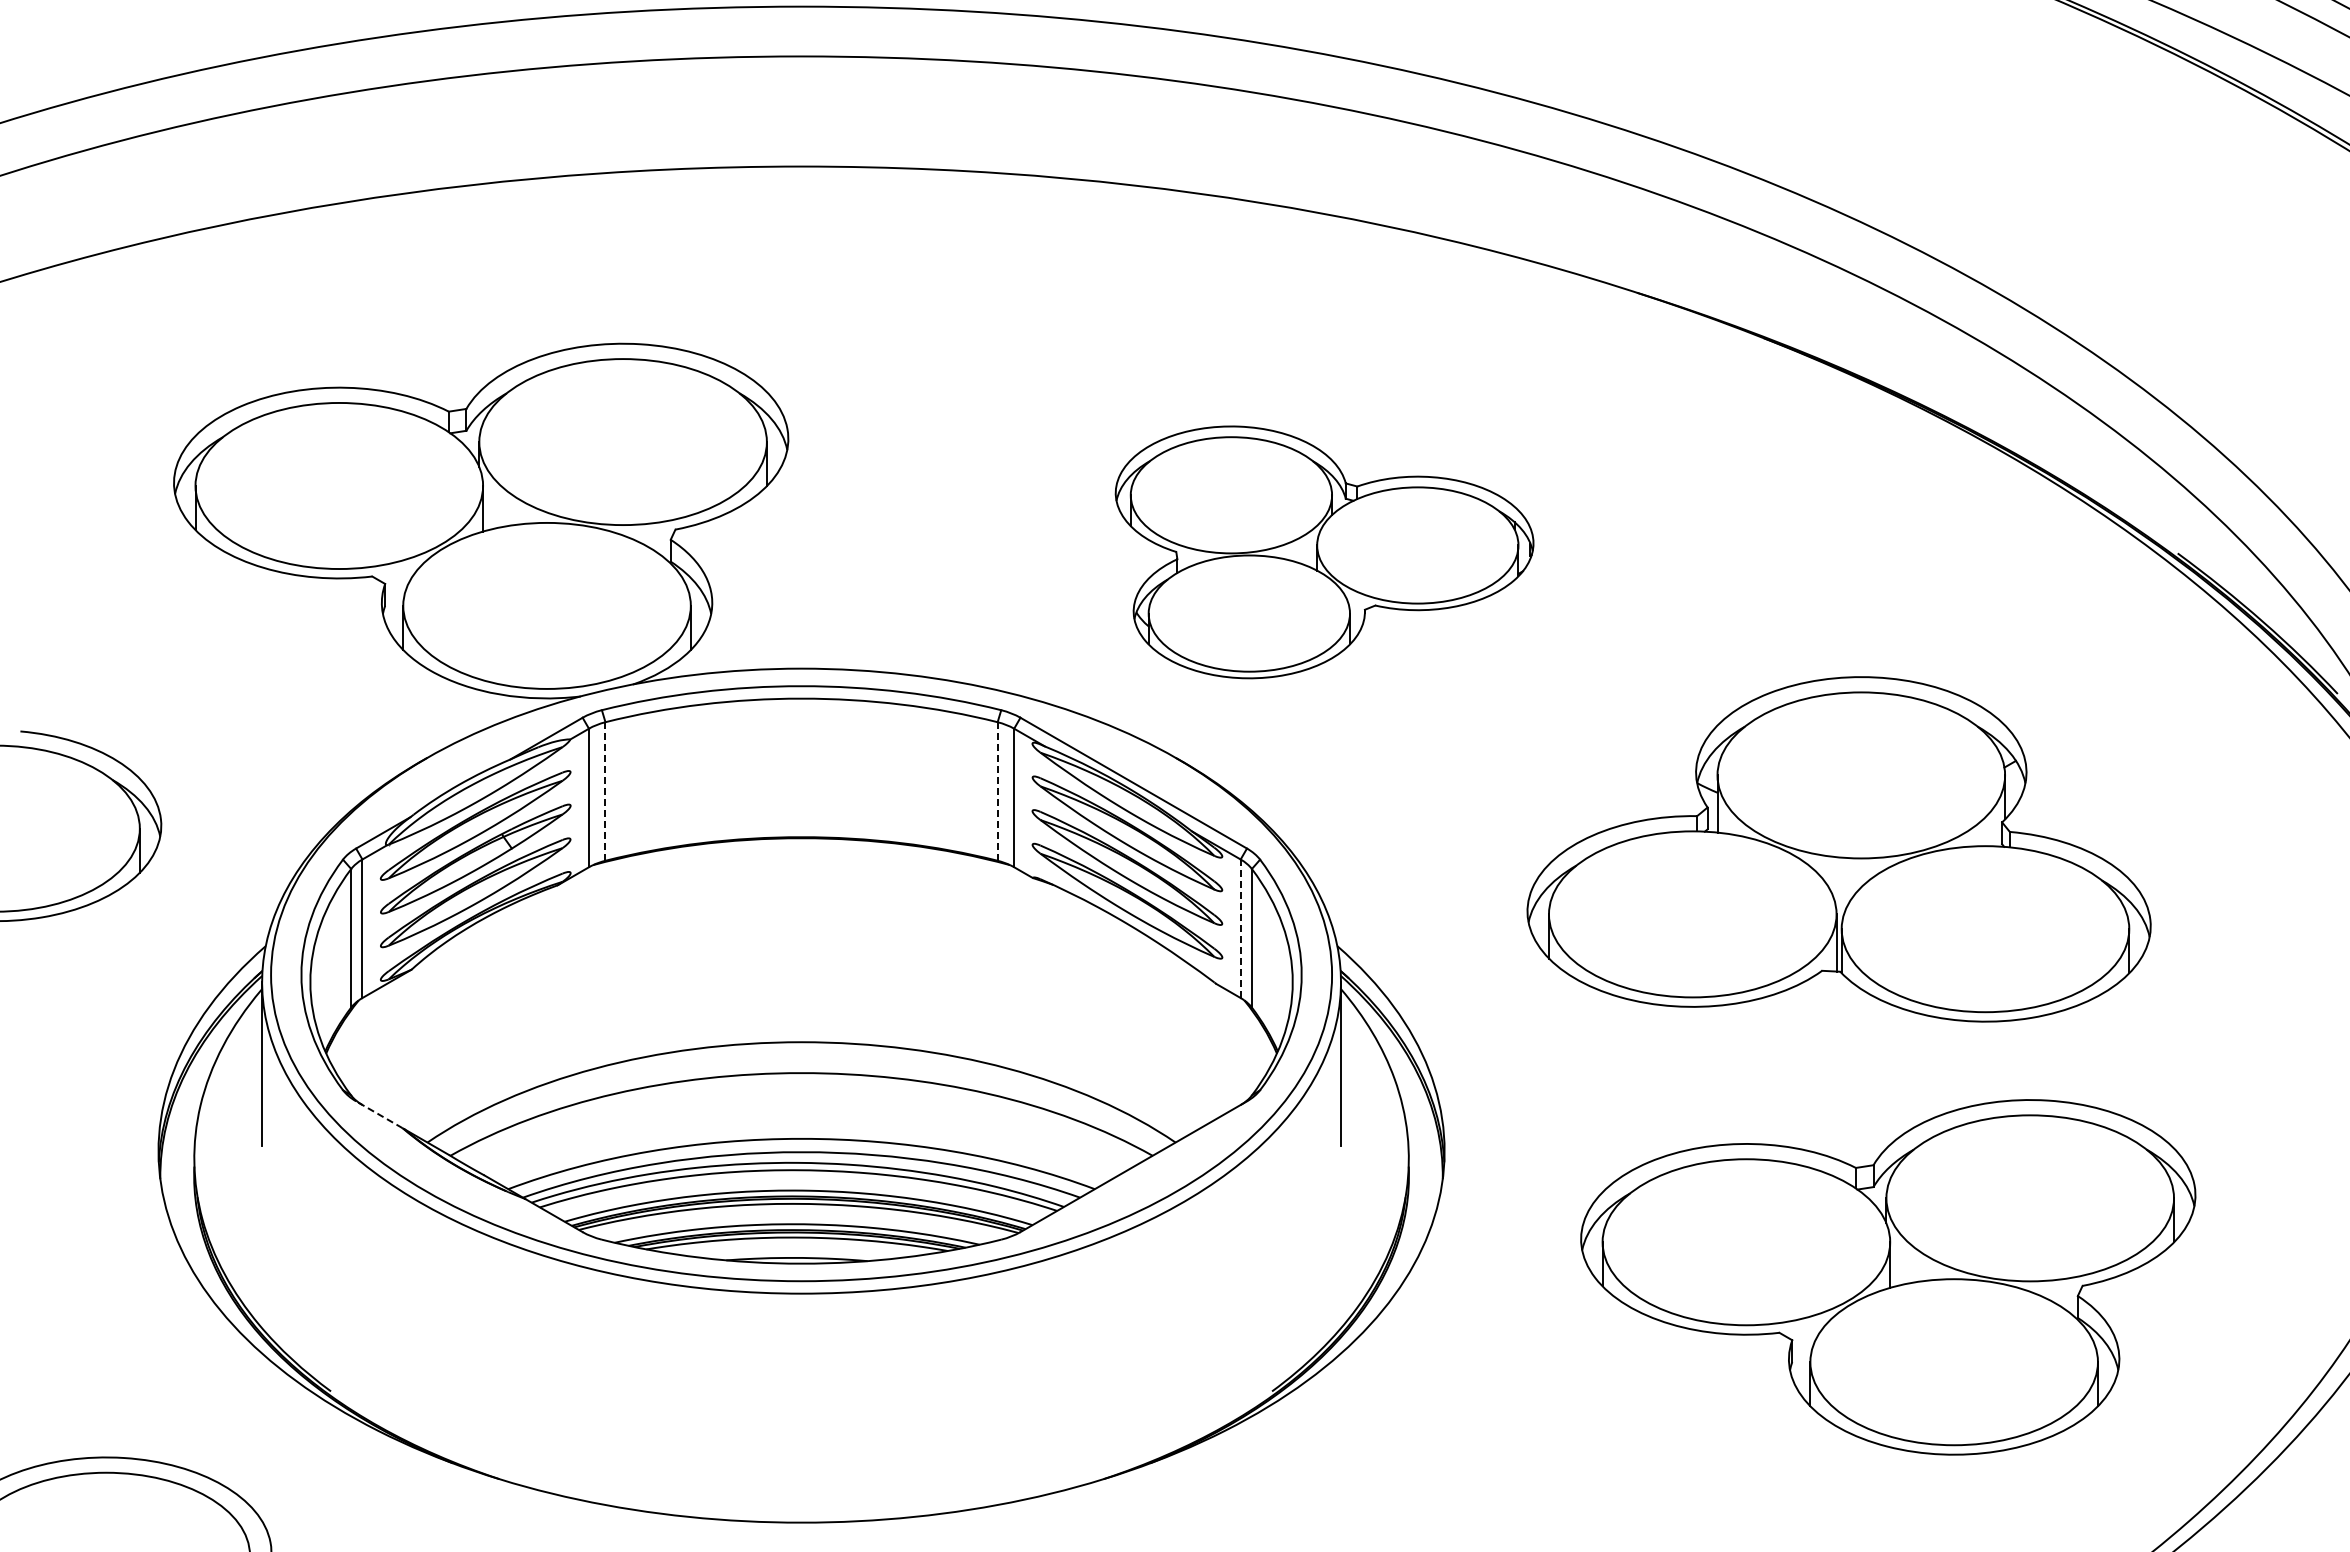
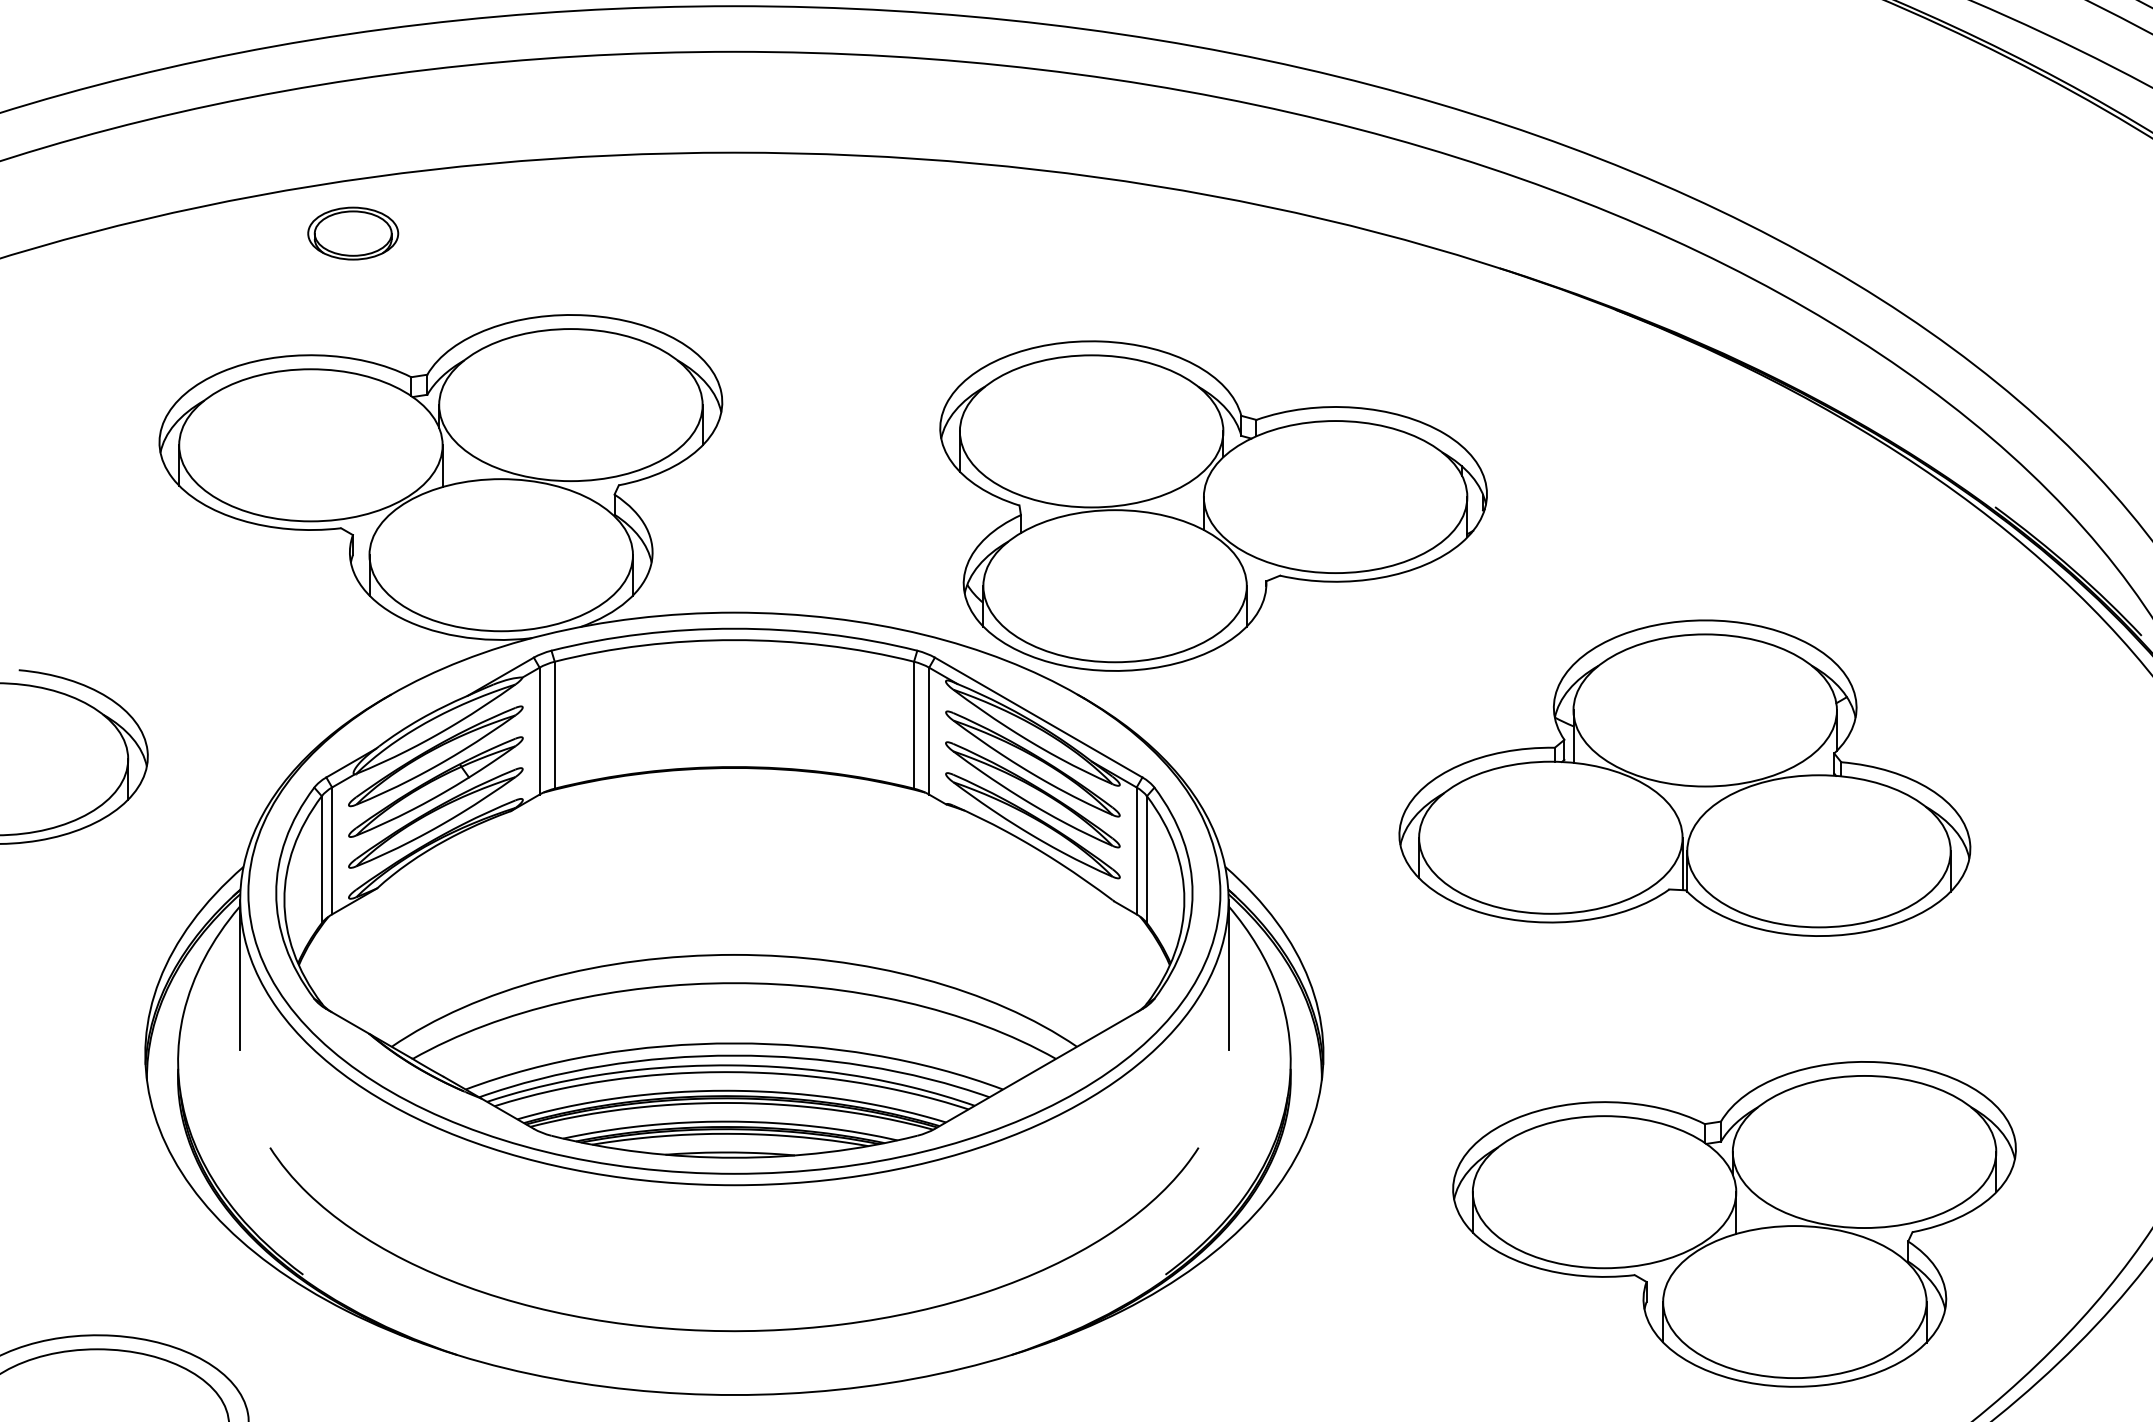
part: (385, 254) -> (353, 233), added
part: (1324, 552) -> (1213, 506), size x1.43
line: (605, 791) -> (554, 725), dashed -> solid
line: (997, 791) -> (913, 725), dashed -> solid
line: (1240, 929) -> (1136, 851), dashed -> solid
line: (379, 1114) -> (347, 1021), dashed -> solid
part: (1888, 1277) -> (1734, 1224), moved
curve: (815, 1451) -> (747, 1329), added

